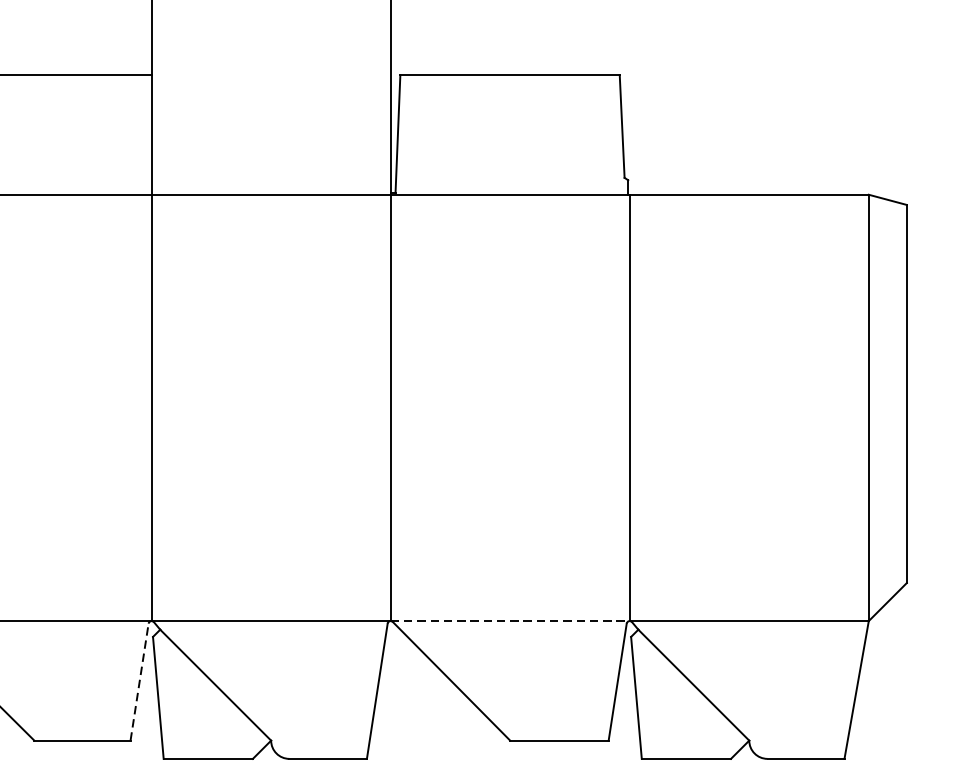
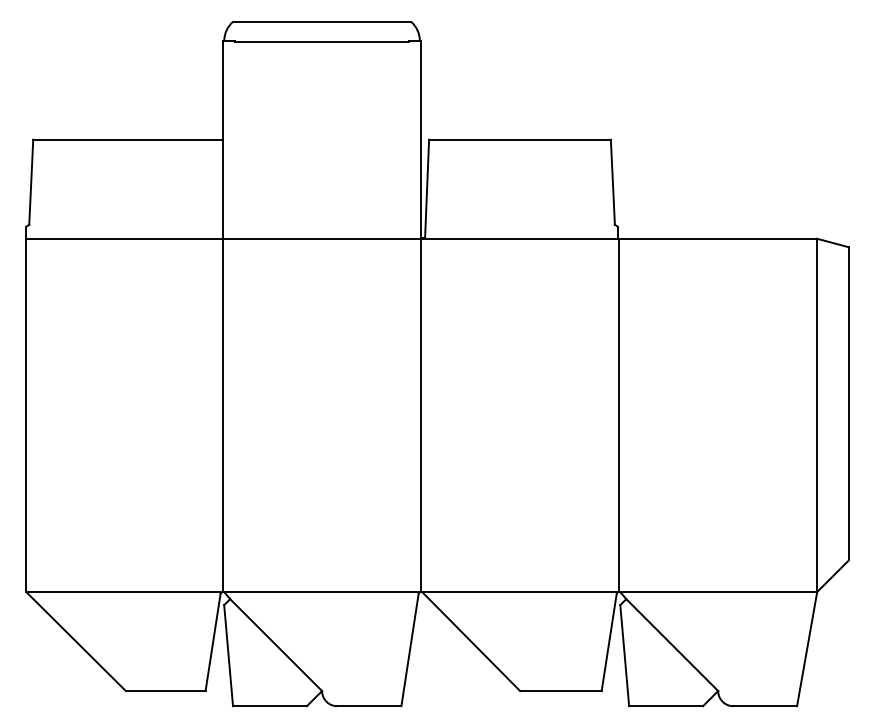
line: (510, 621) -> (520, 592), dashed -> solid
line: (140, 682) -> (213, 642), dashed -> solid

